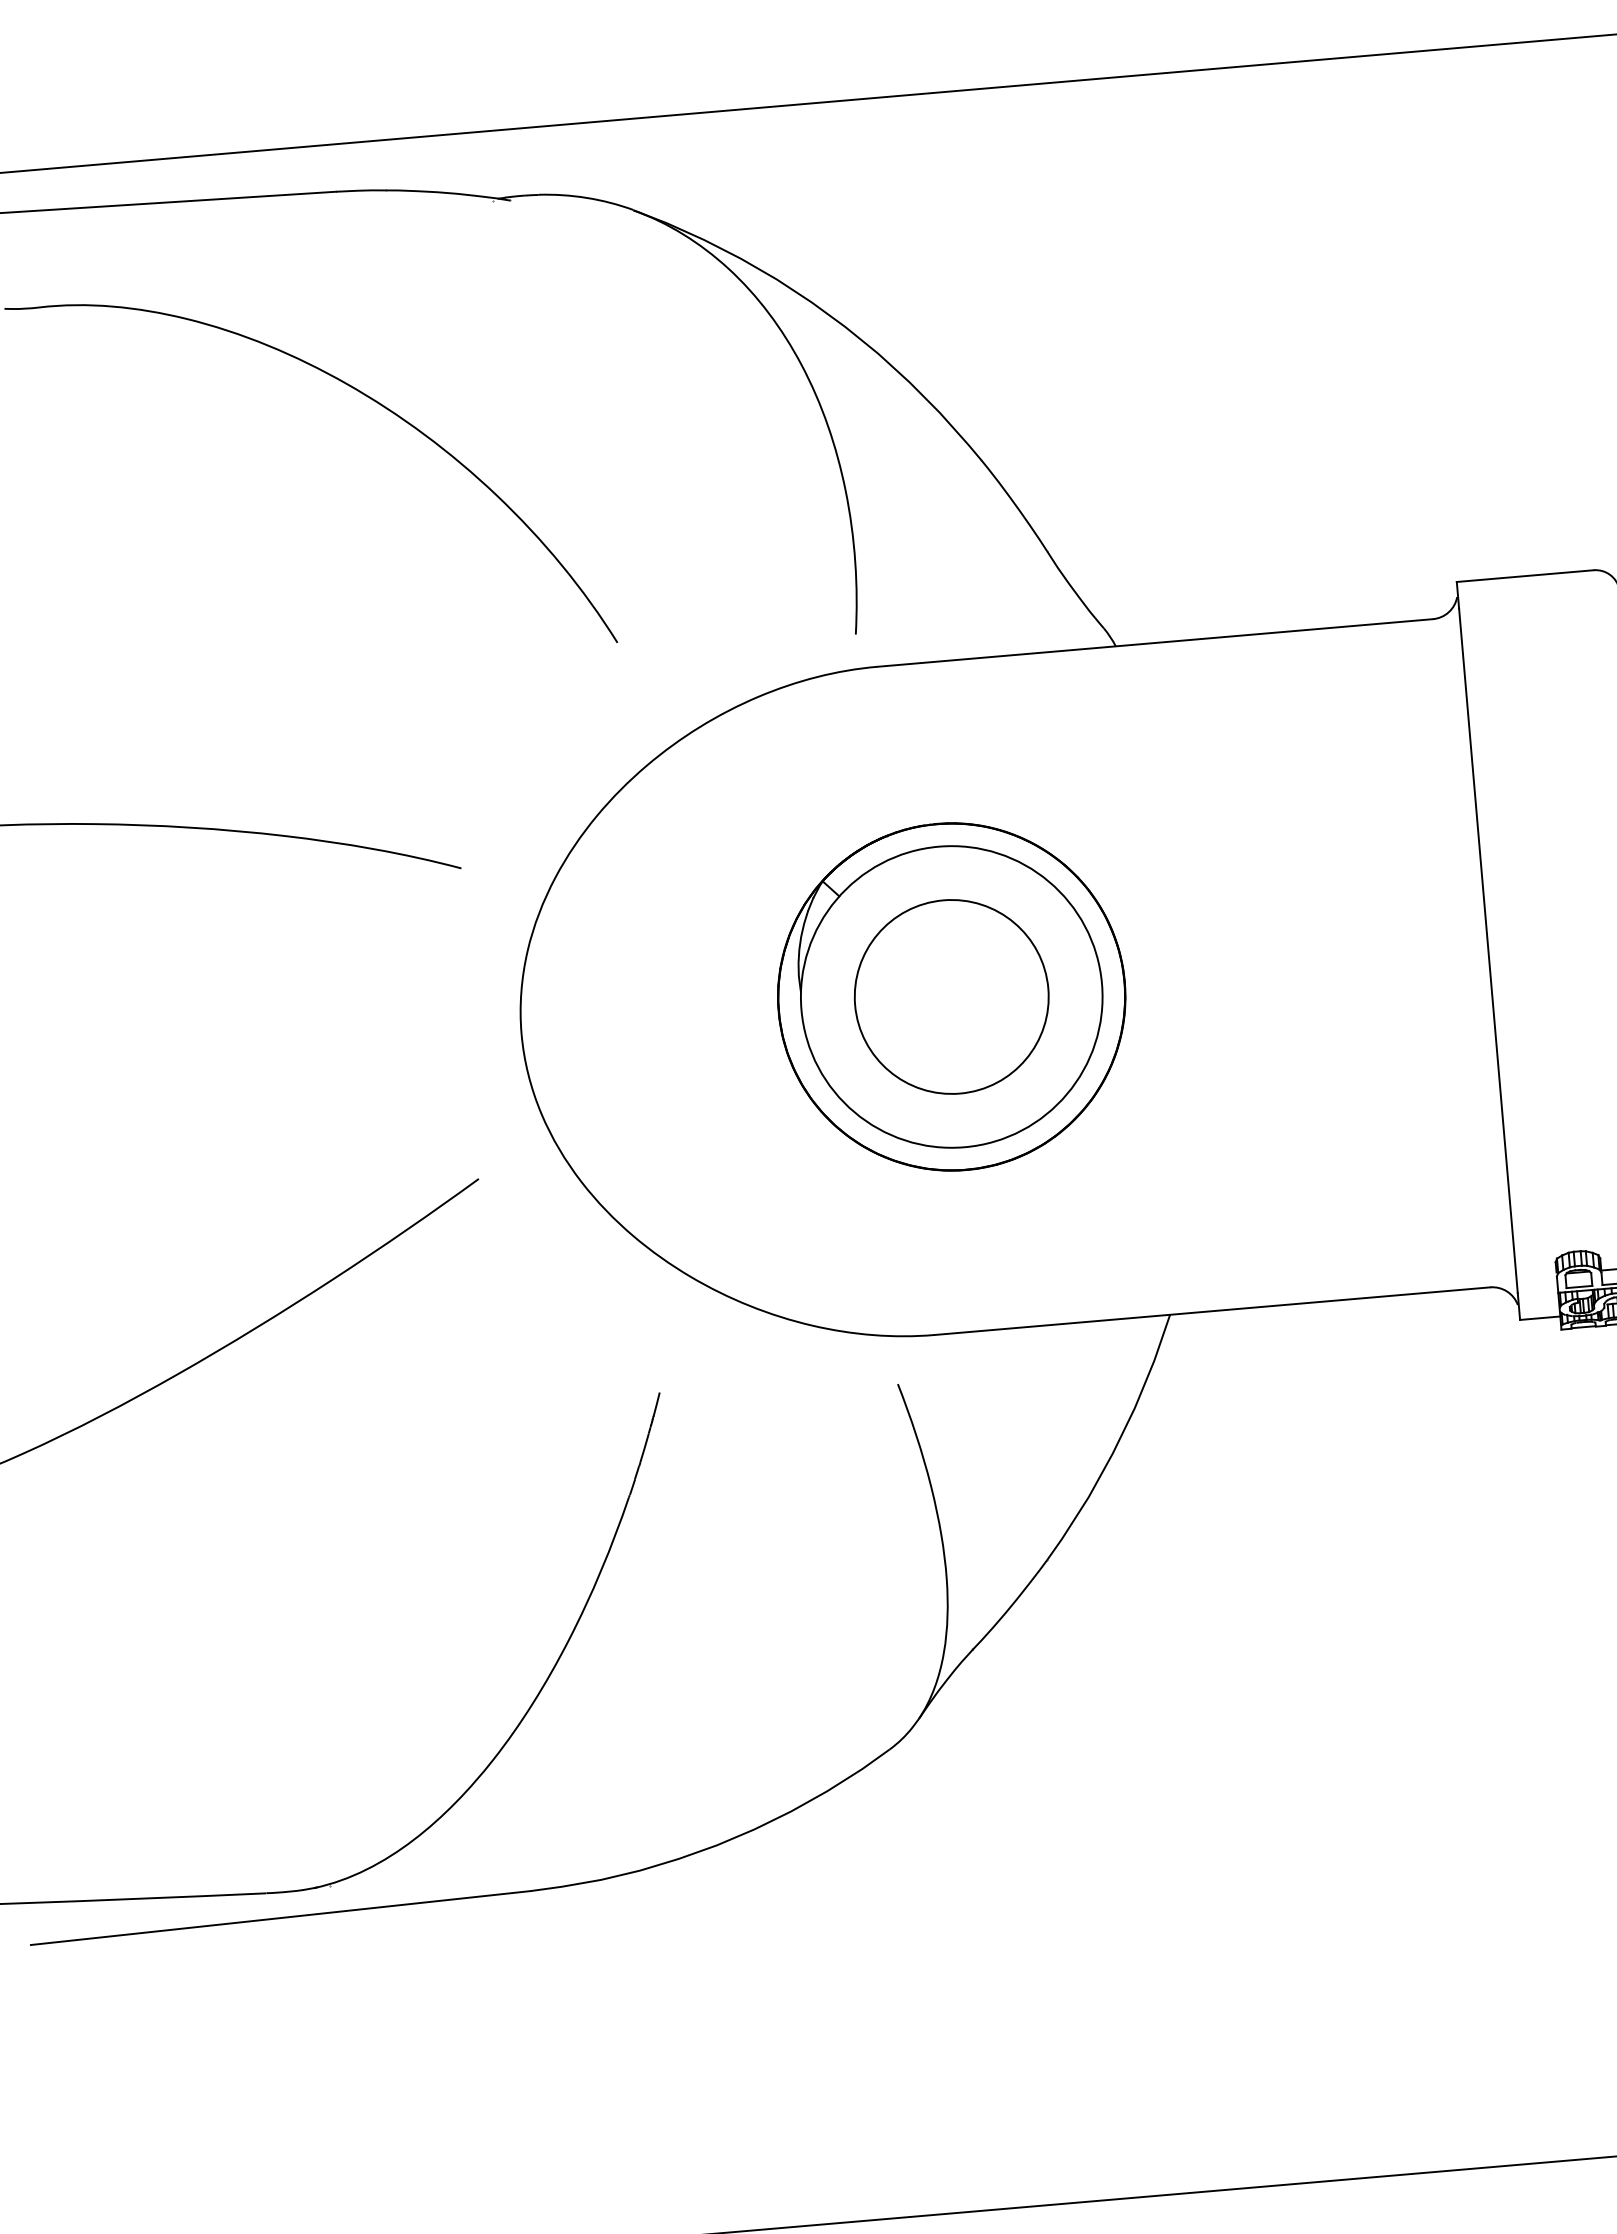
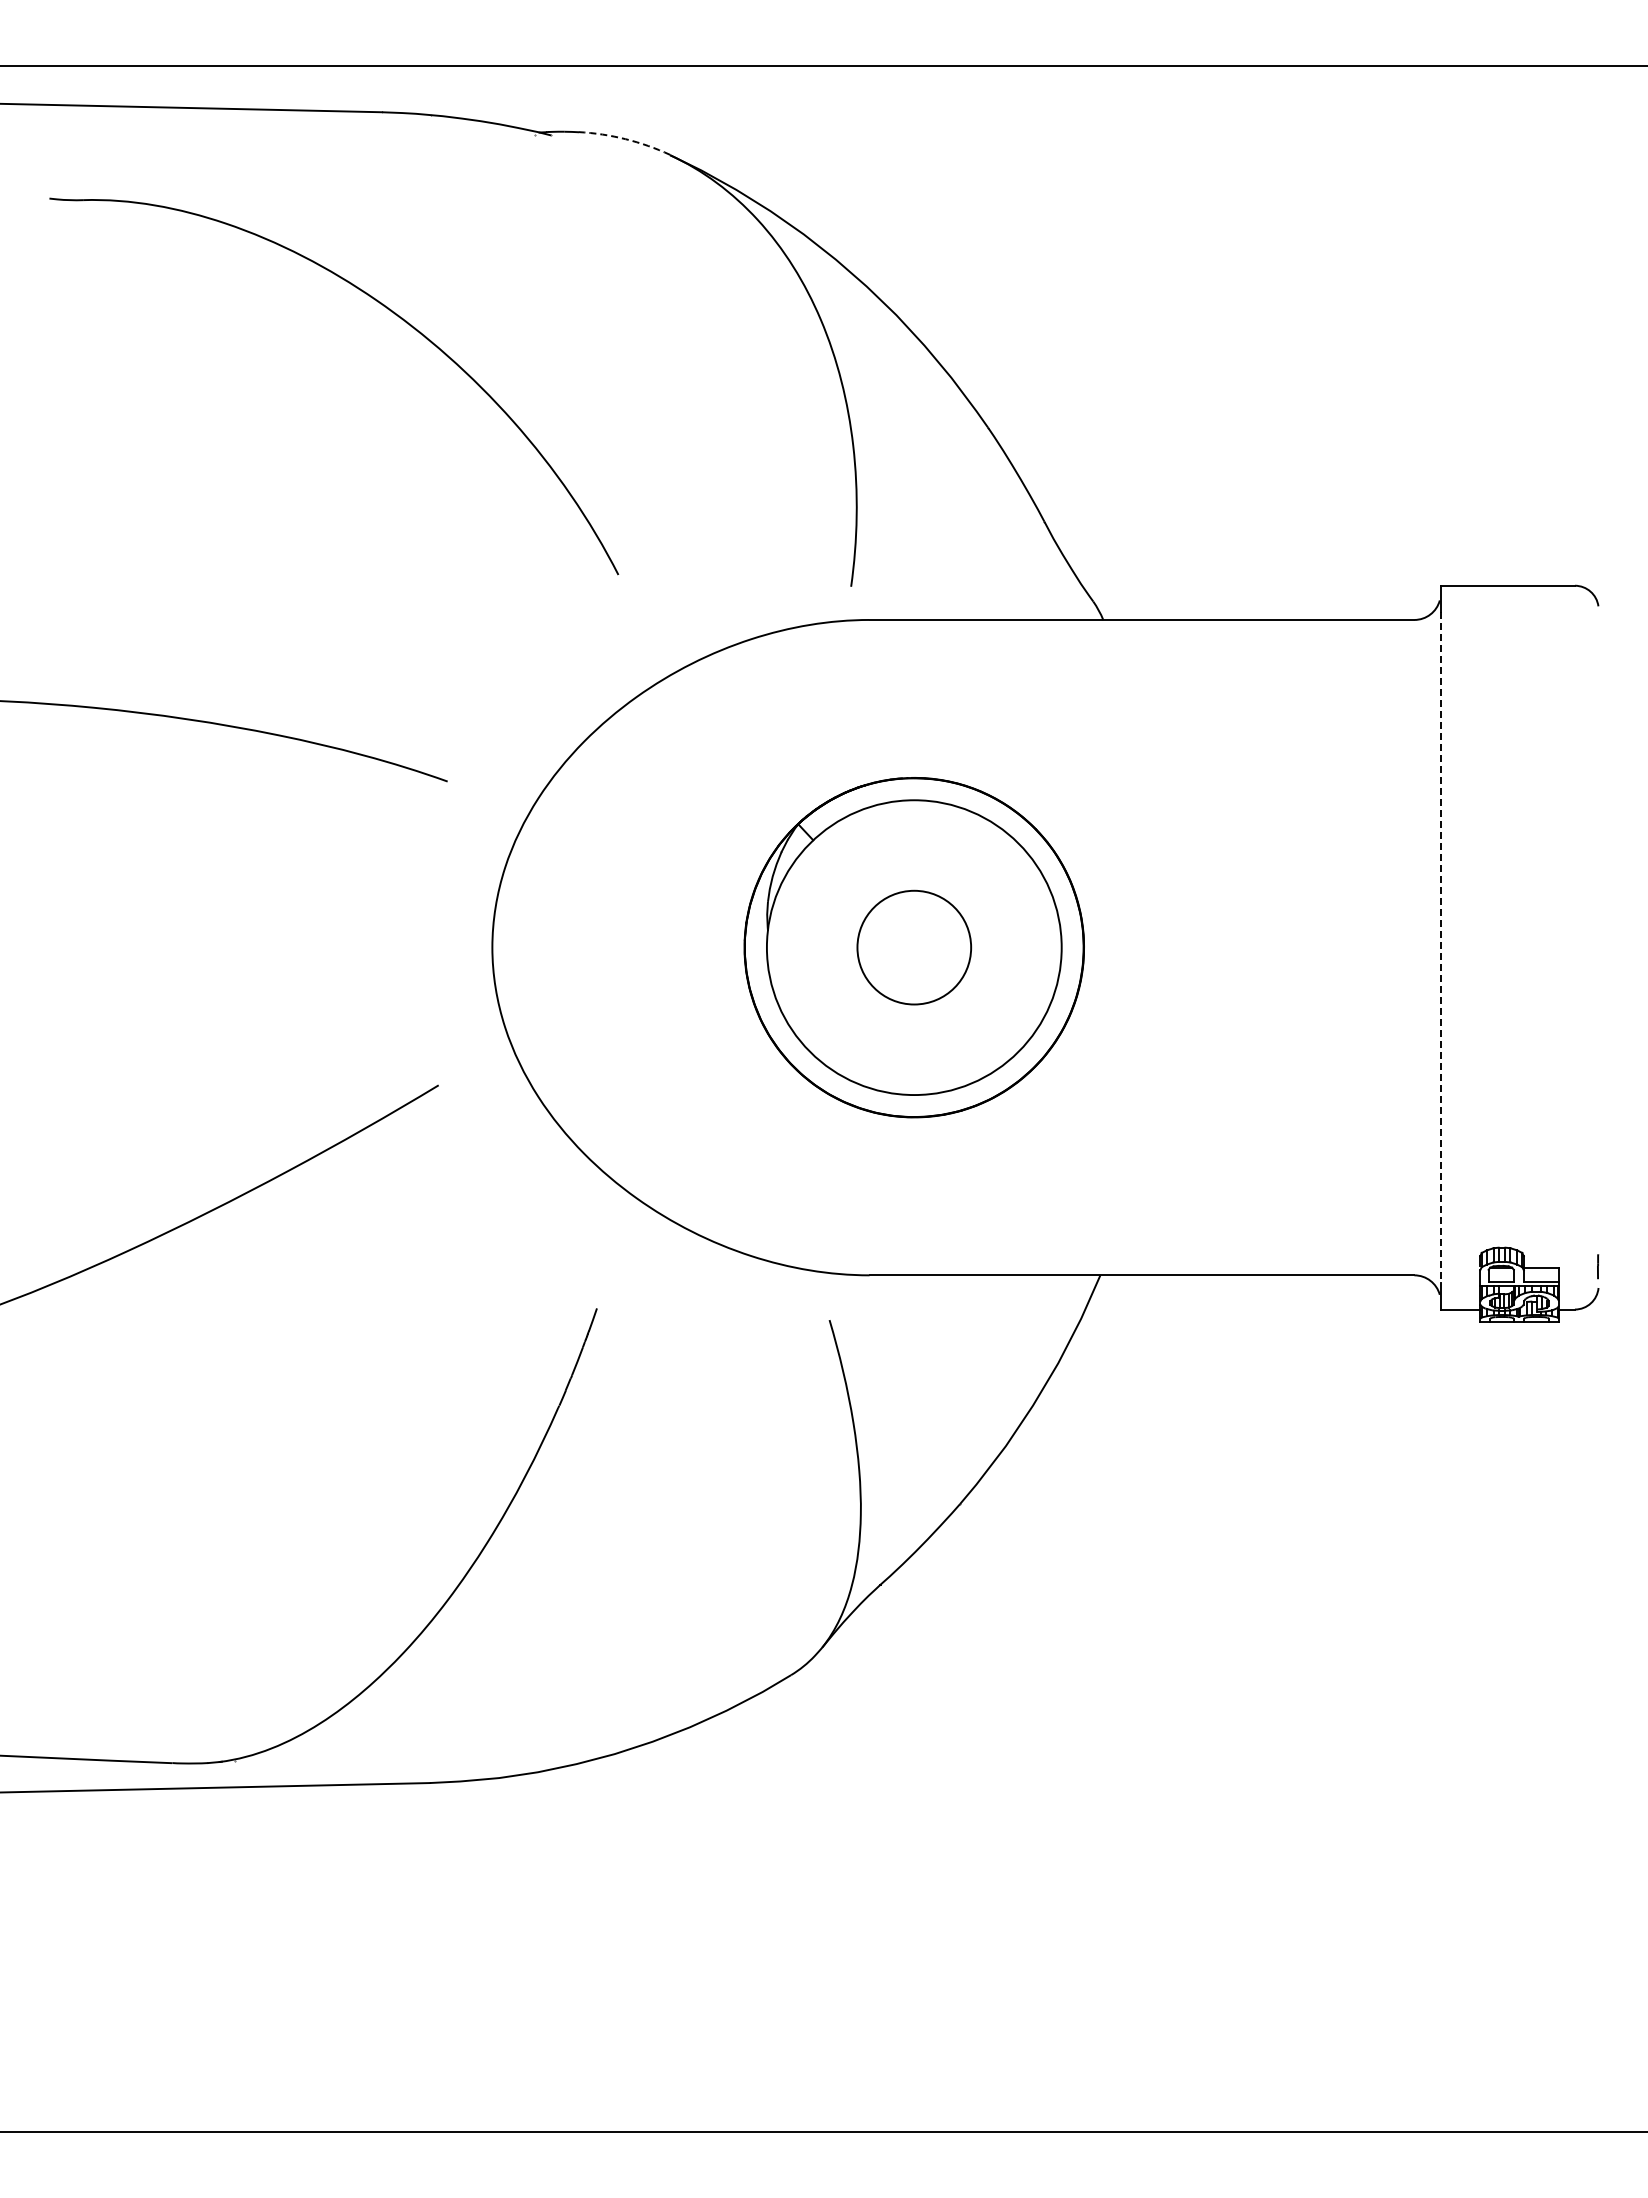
arc: (586, 198) -> (625, 139), solid -> dashed
line: (1488, 950) -> (1440, 947), solid -> dashed
circle: (951, 996) -> (914, 947), size x0.6

